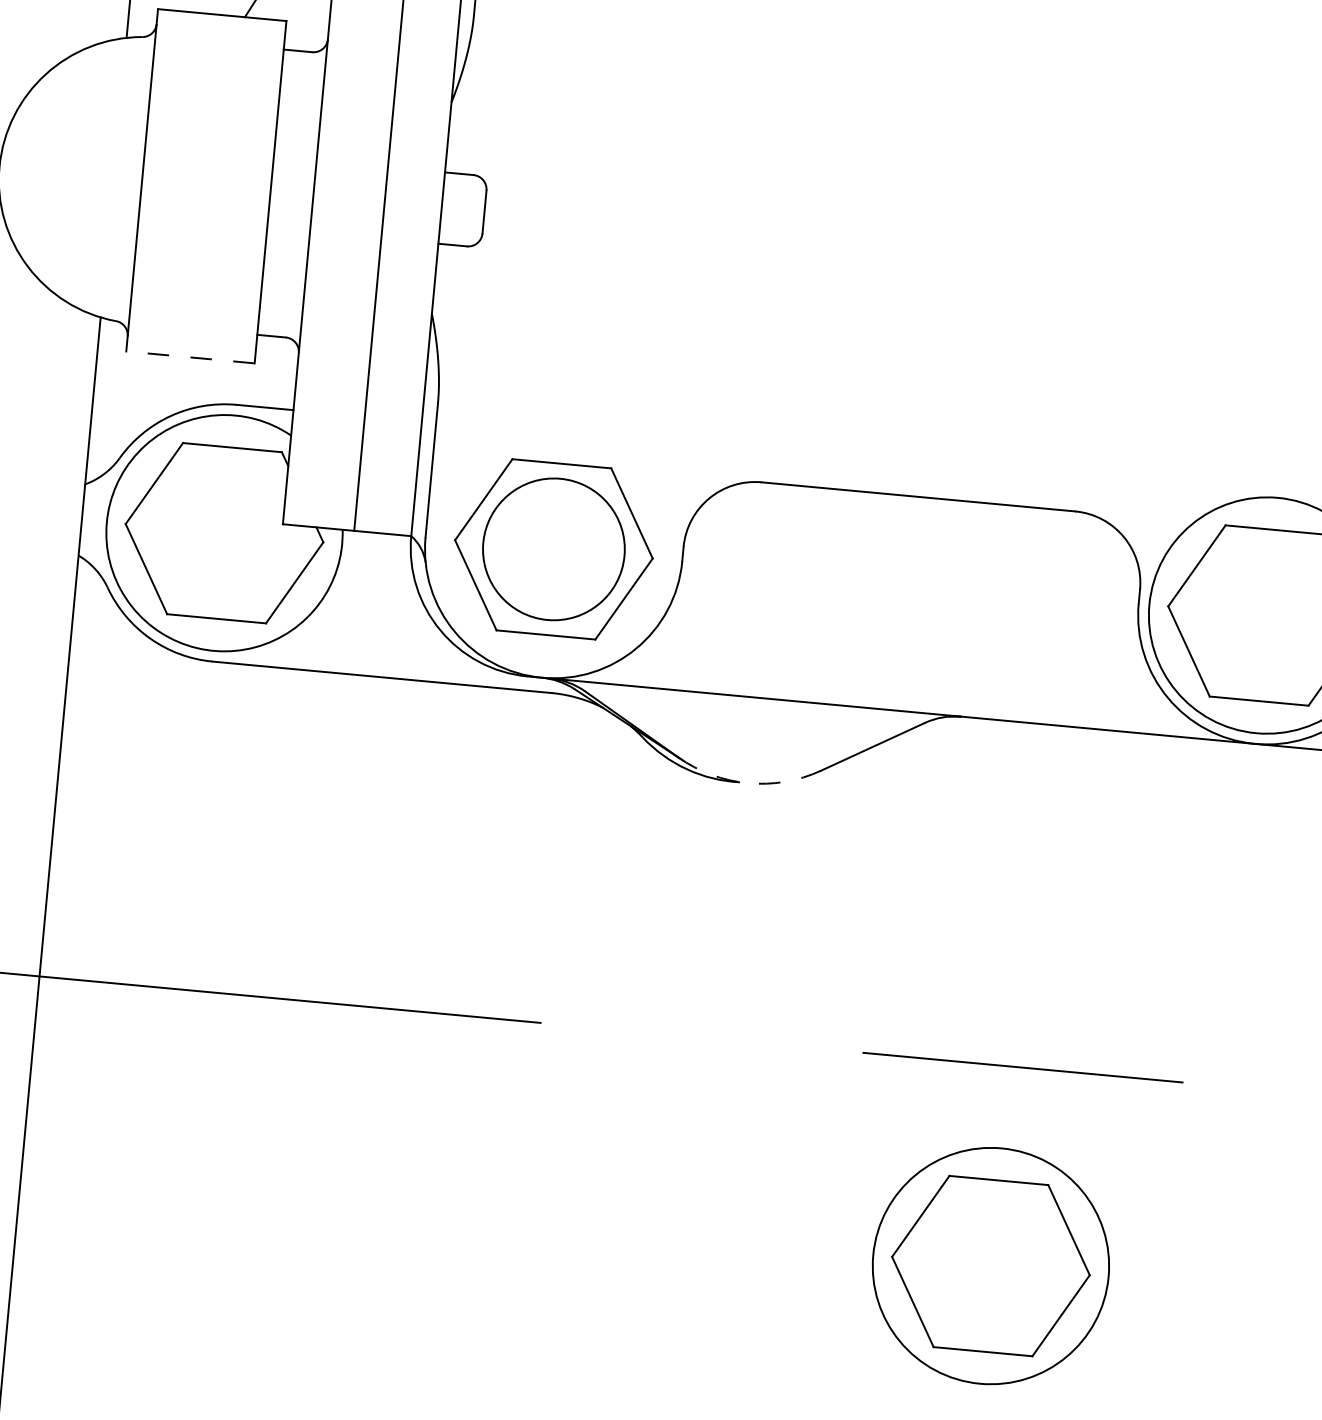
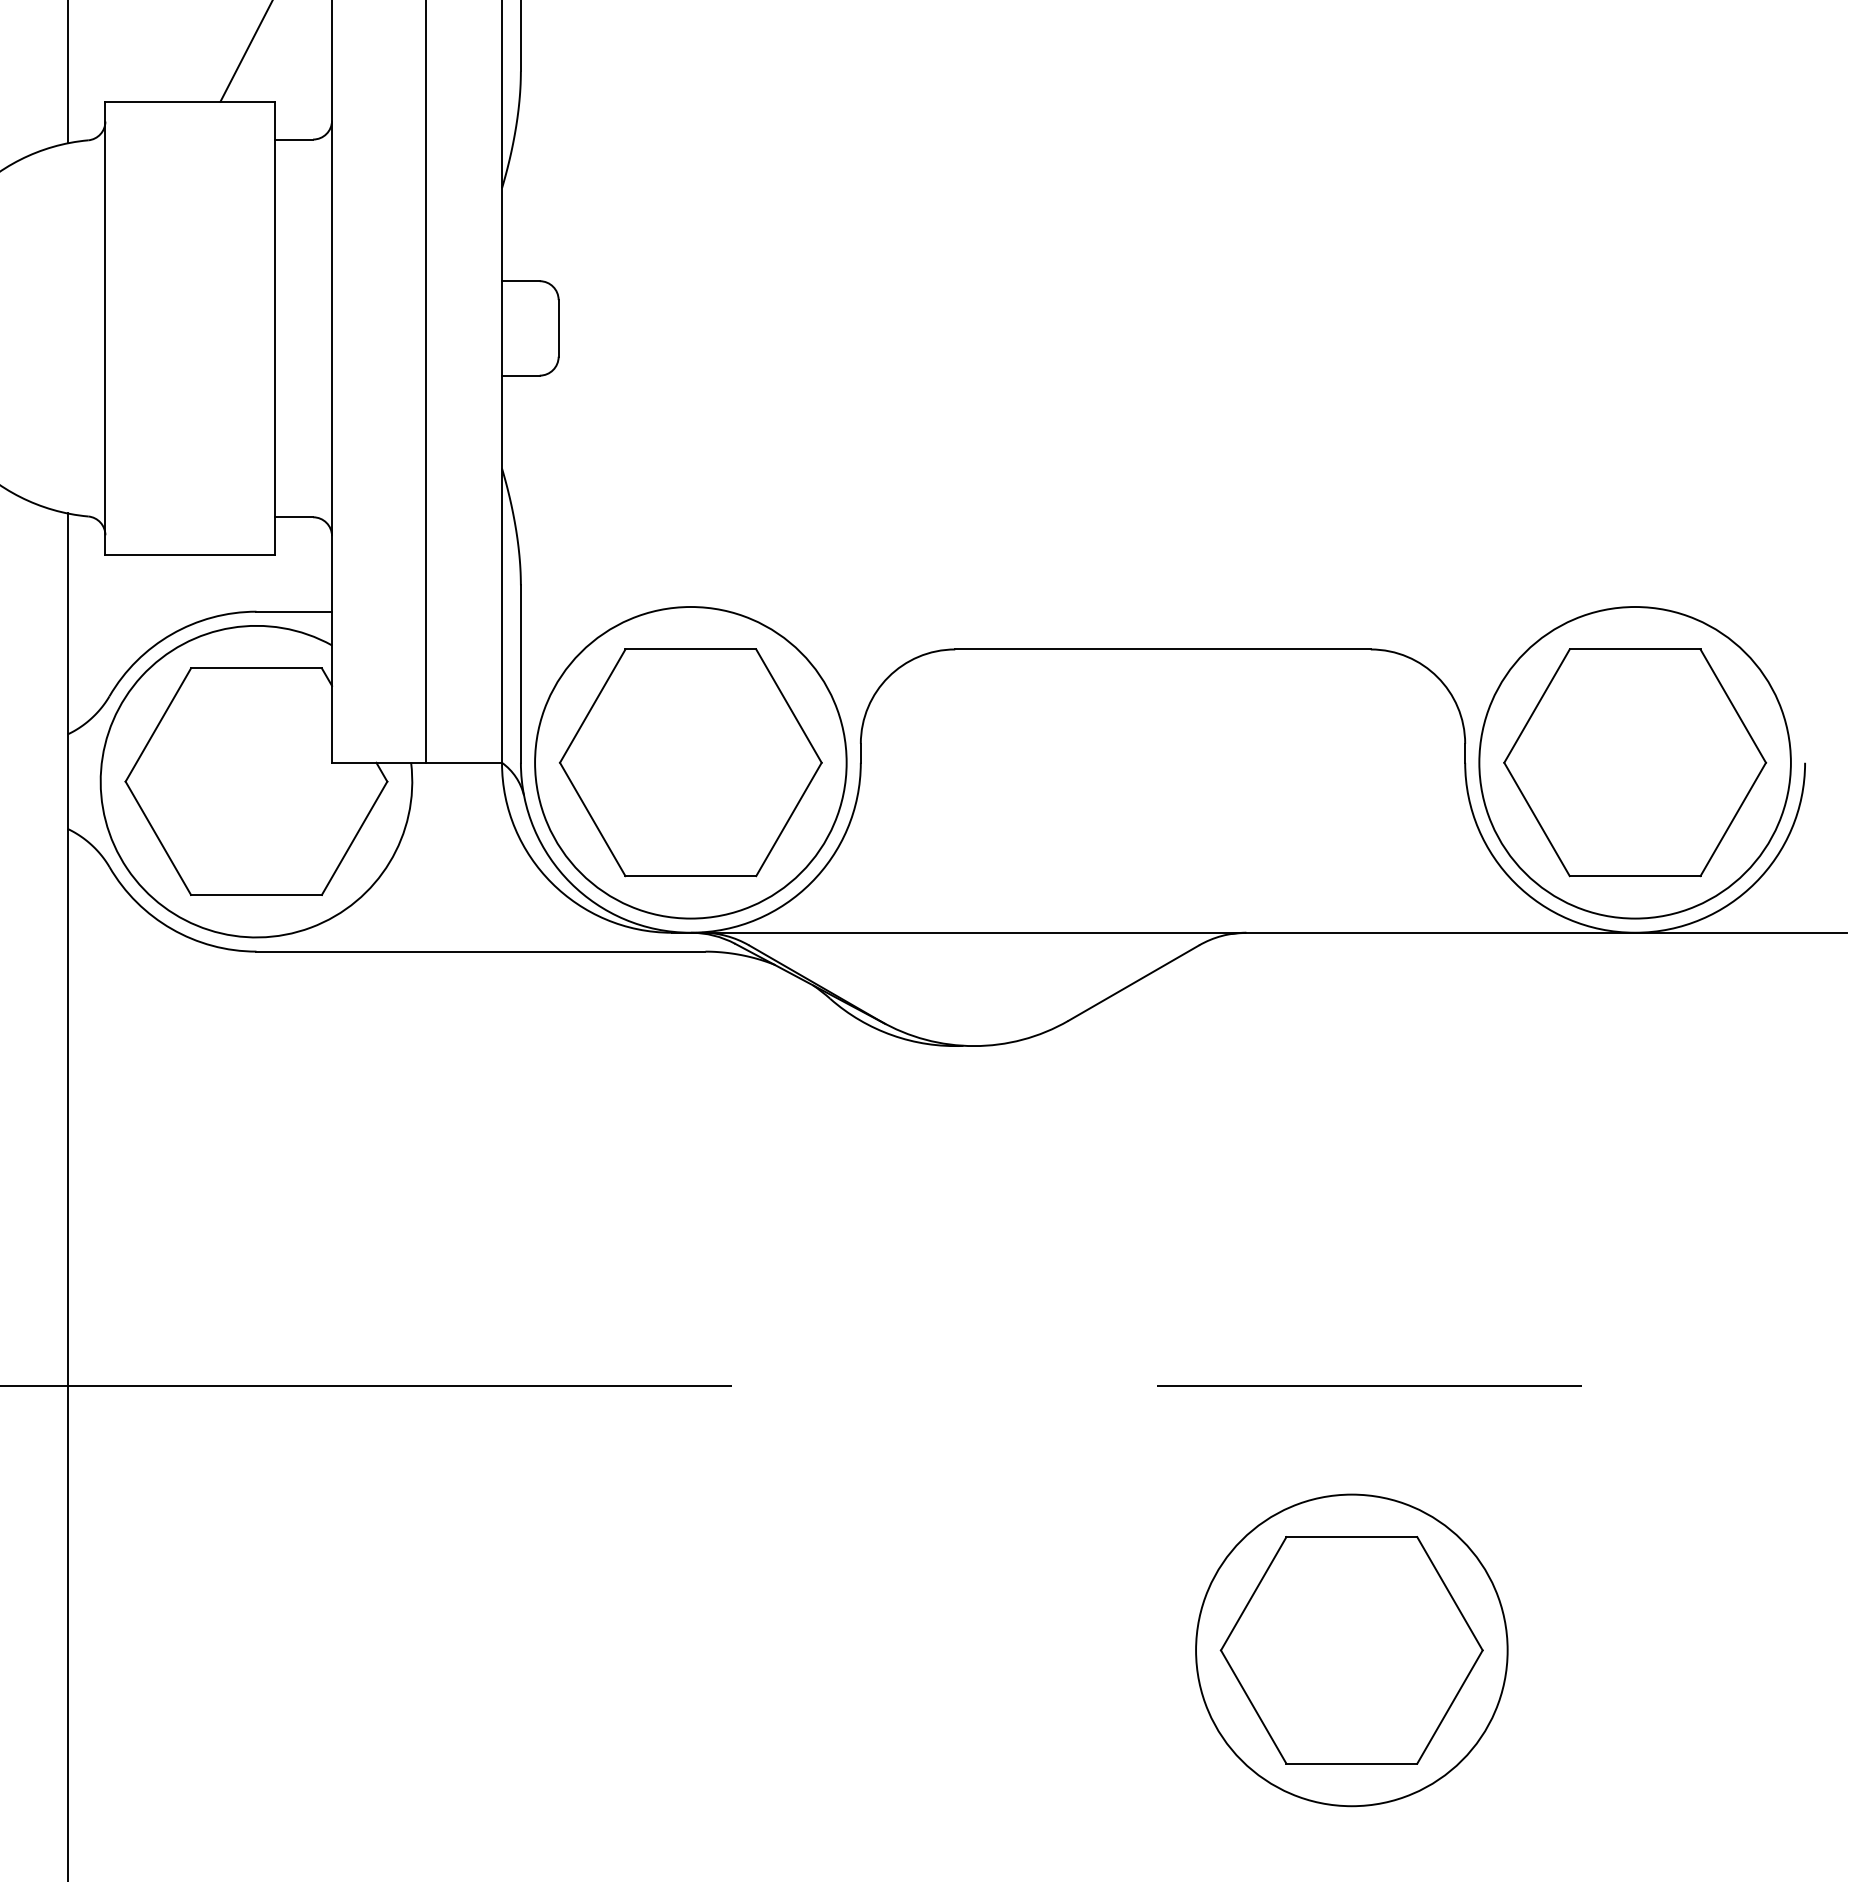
line: (190, 357) -> (190, 555), dashed -> solid
circle: (553, 549) -> (690, 762), size x1.67
arc: (748, 783) -> (974, 1046), dashed -> solid

